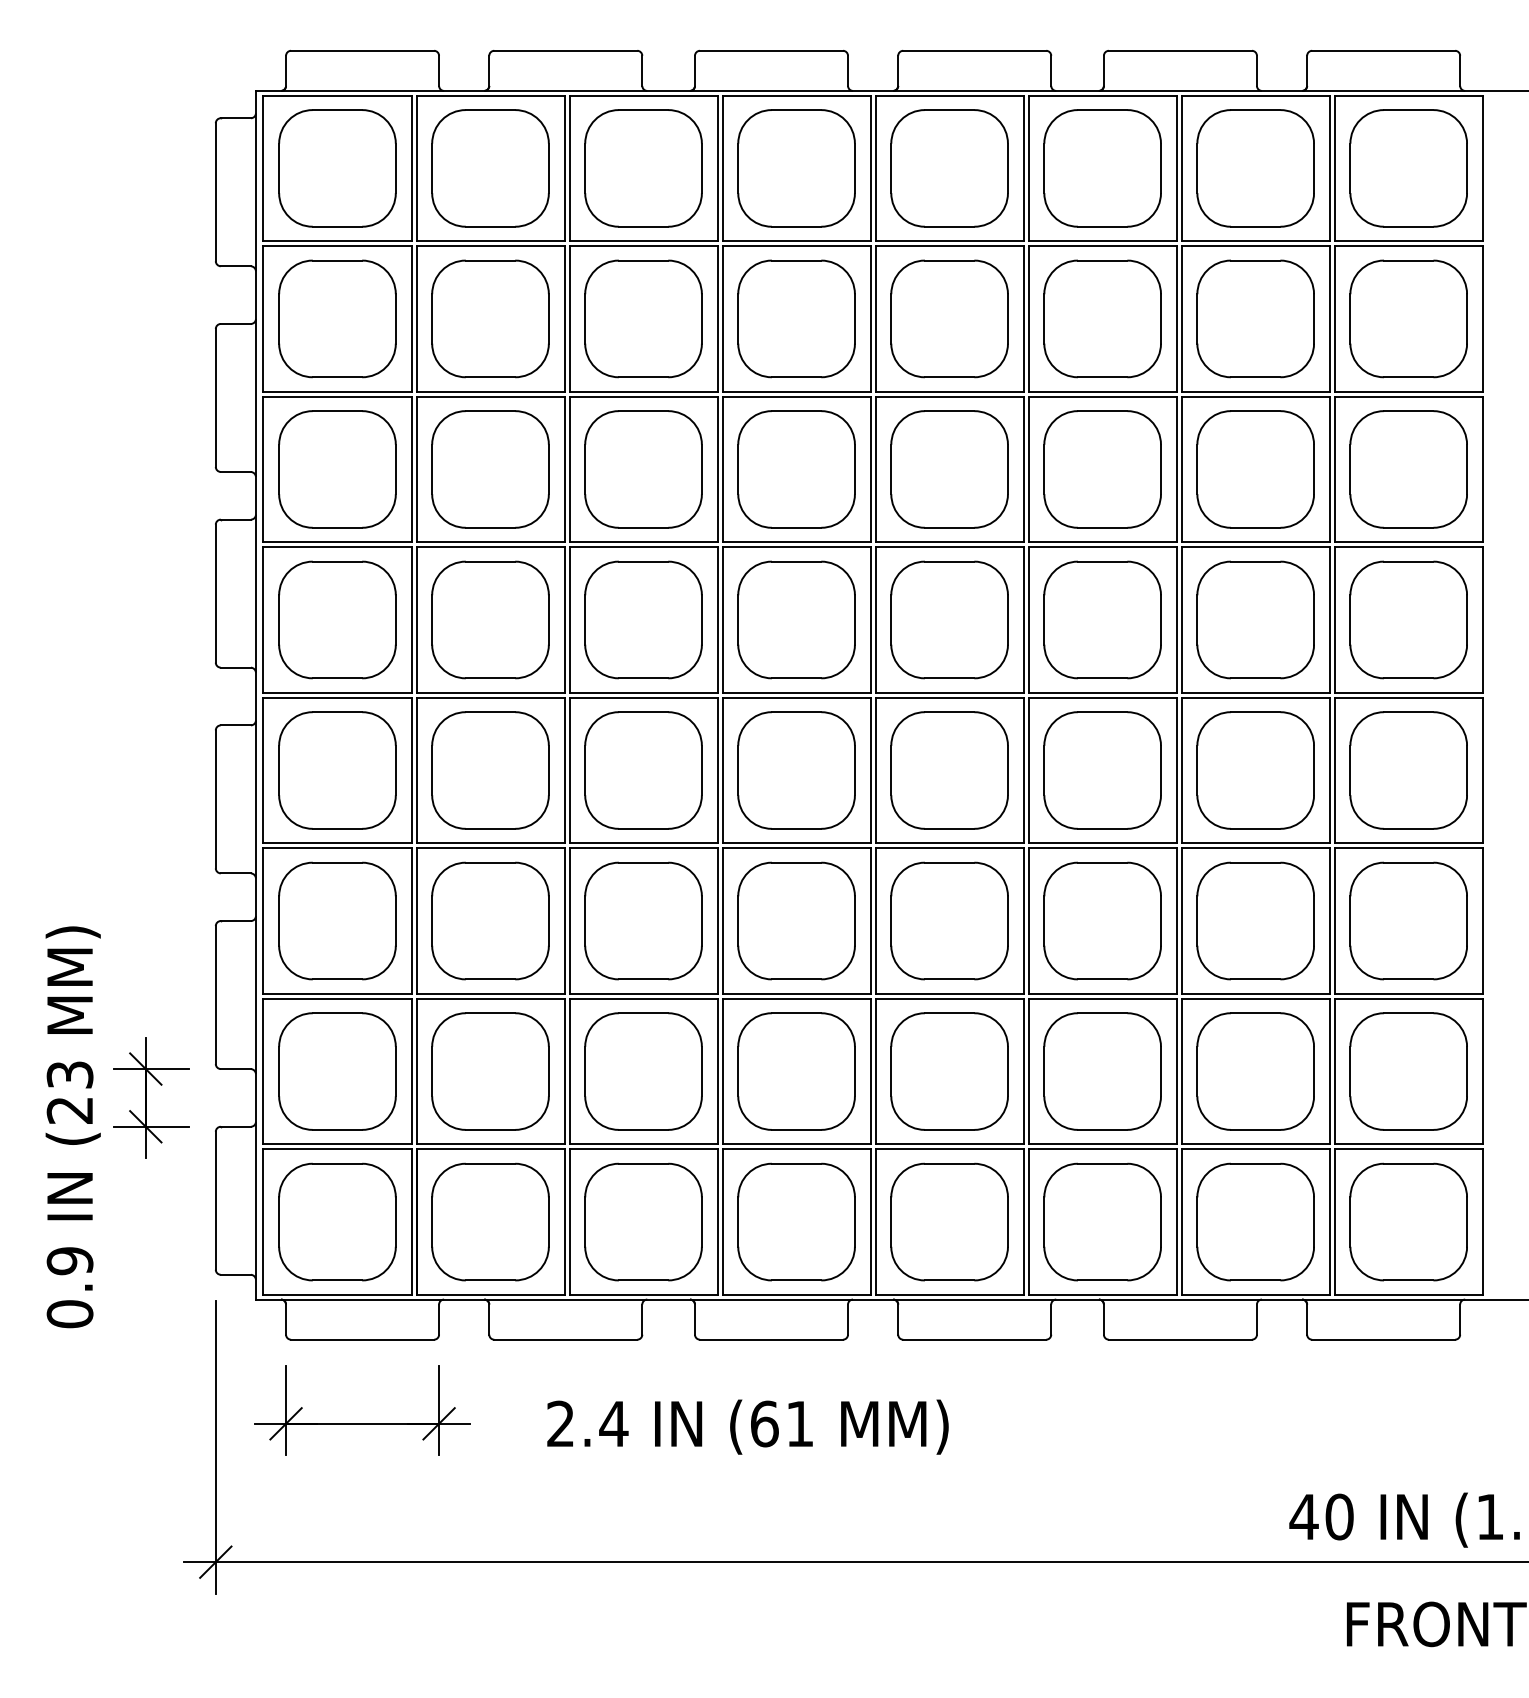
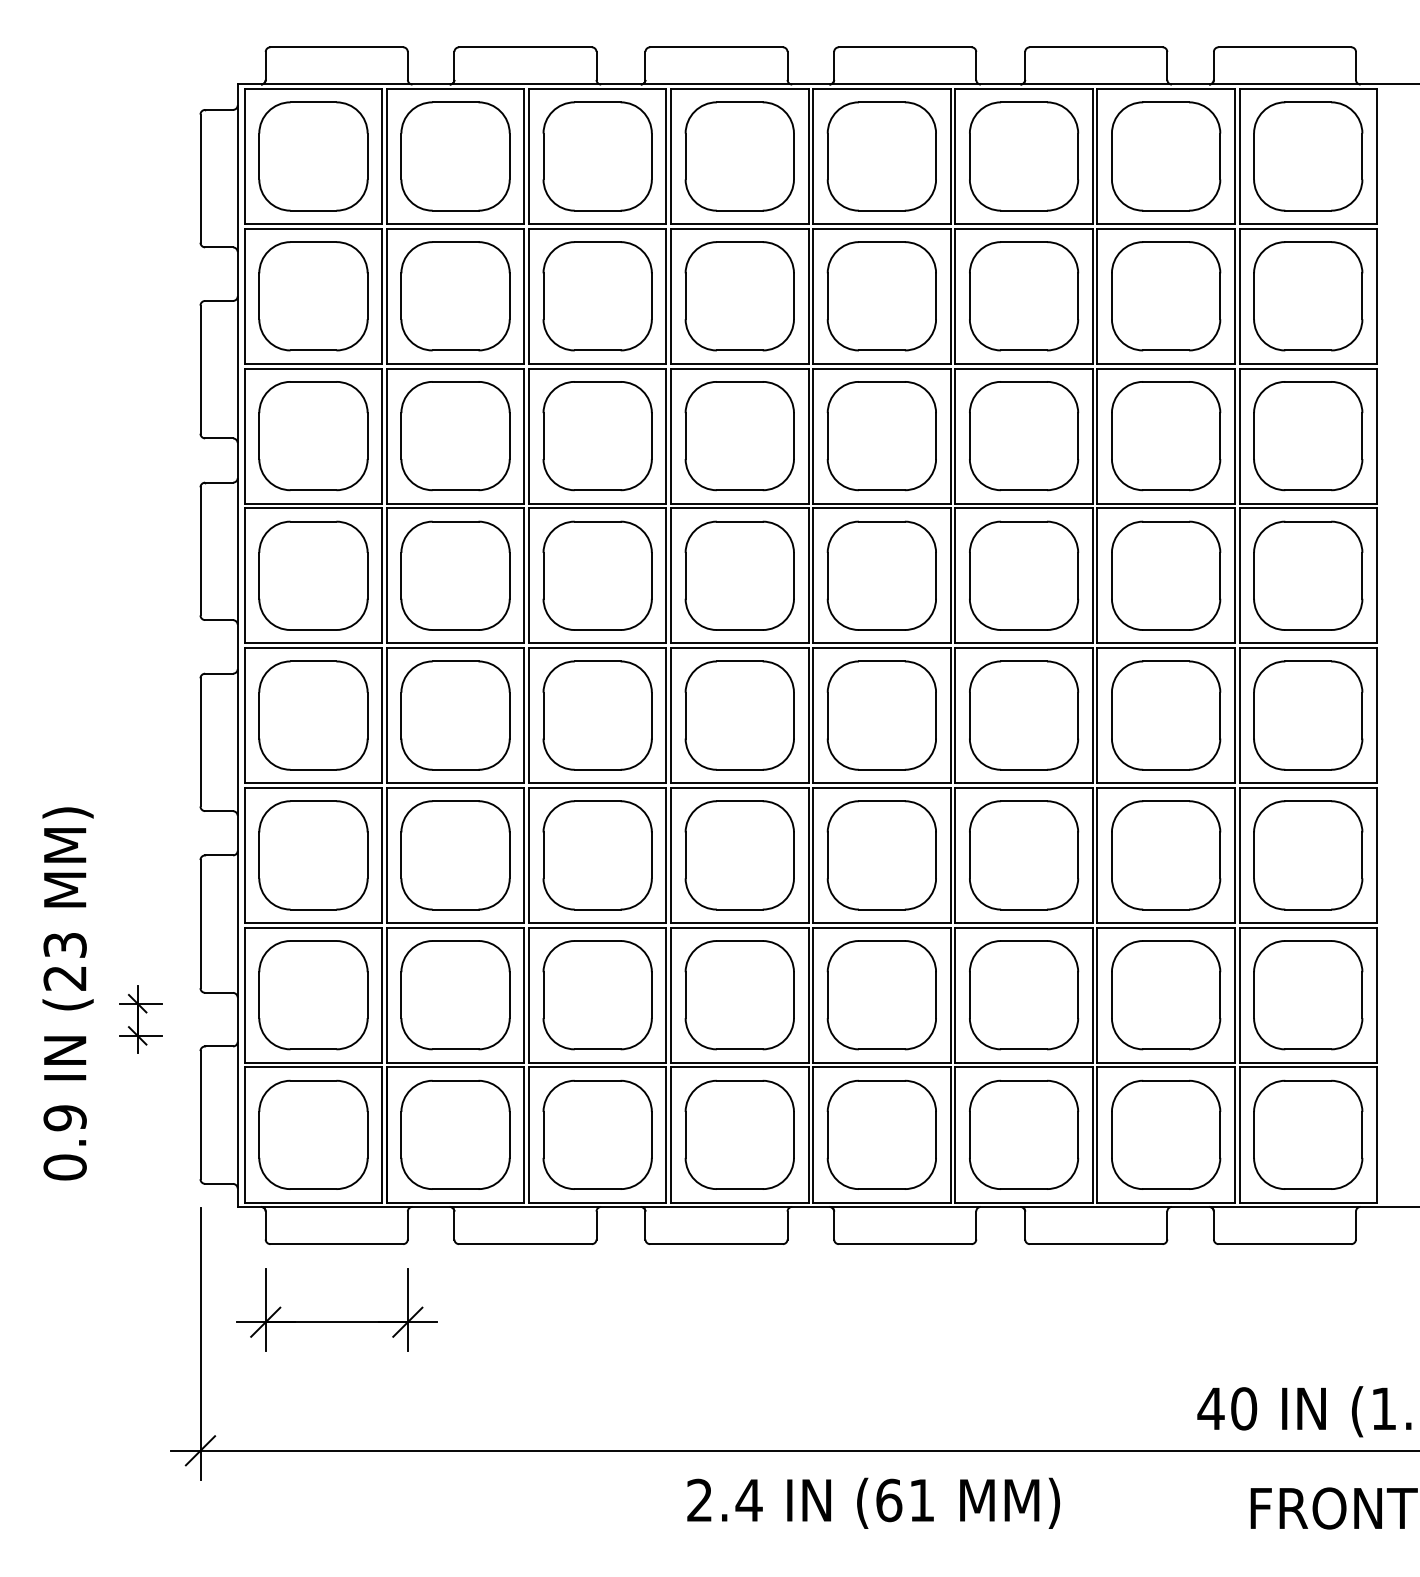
part: (151, 1097) -> (140, 1019), size x0.6
text: (72, 1126) -> (67, 993), moved
text: (747, 1426) -> (873, 1502), moved

